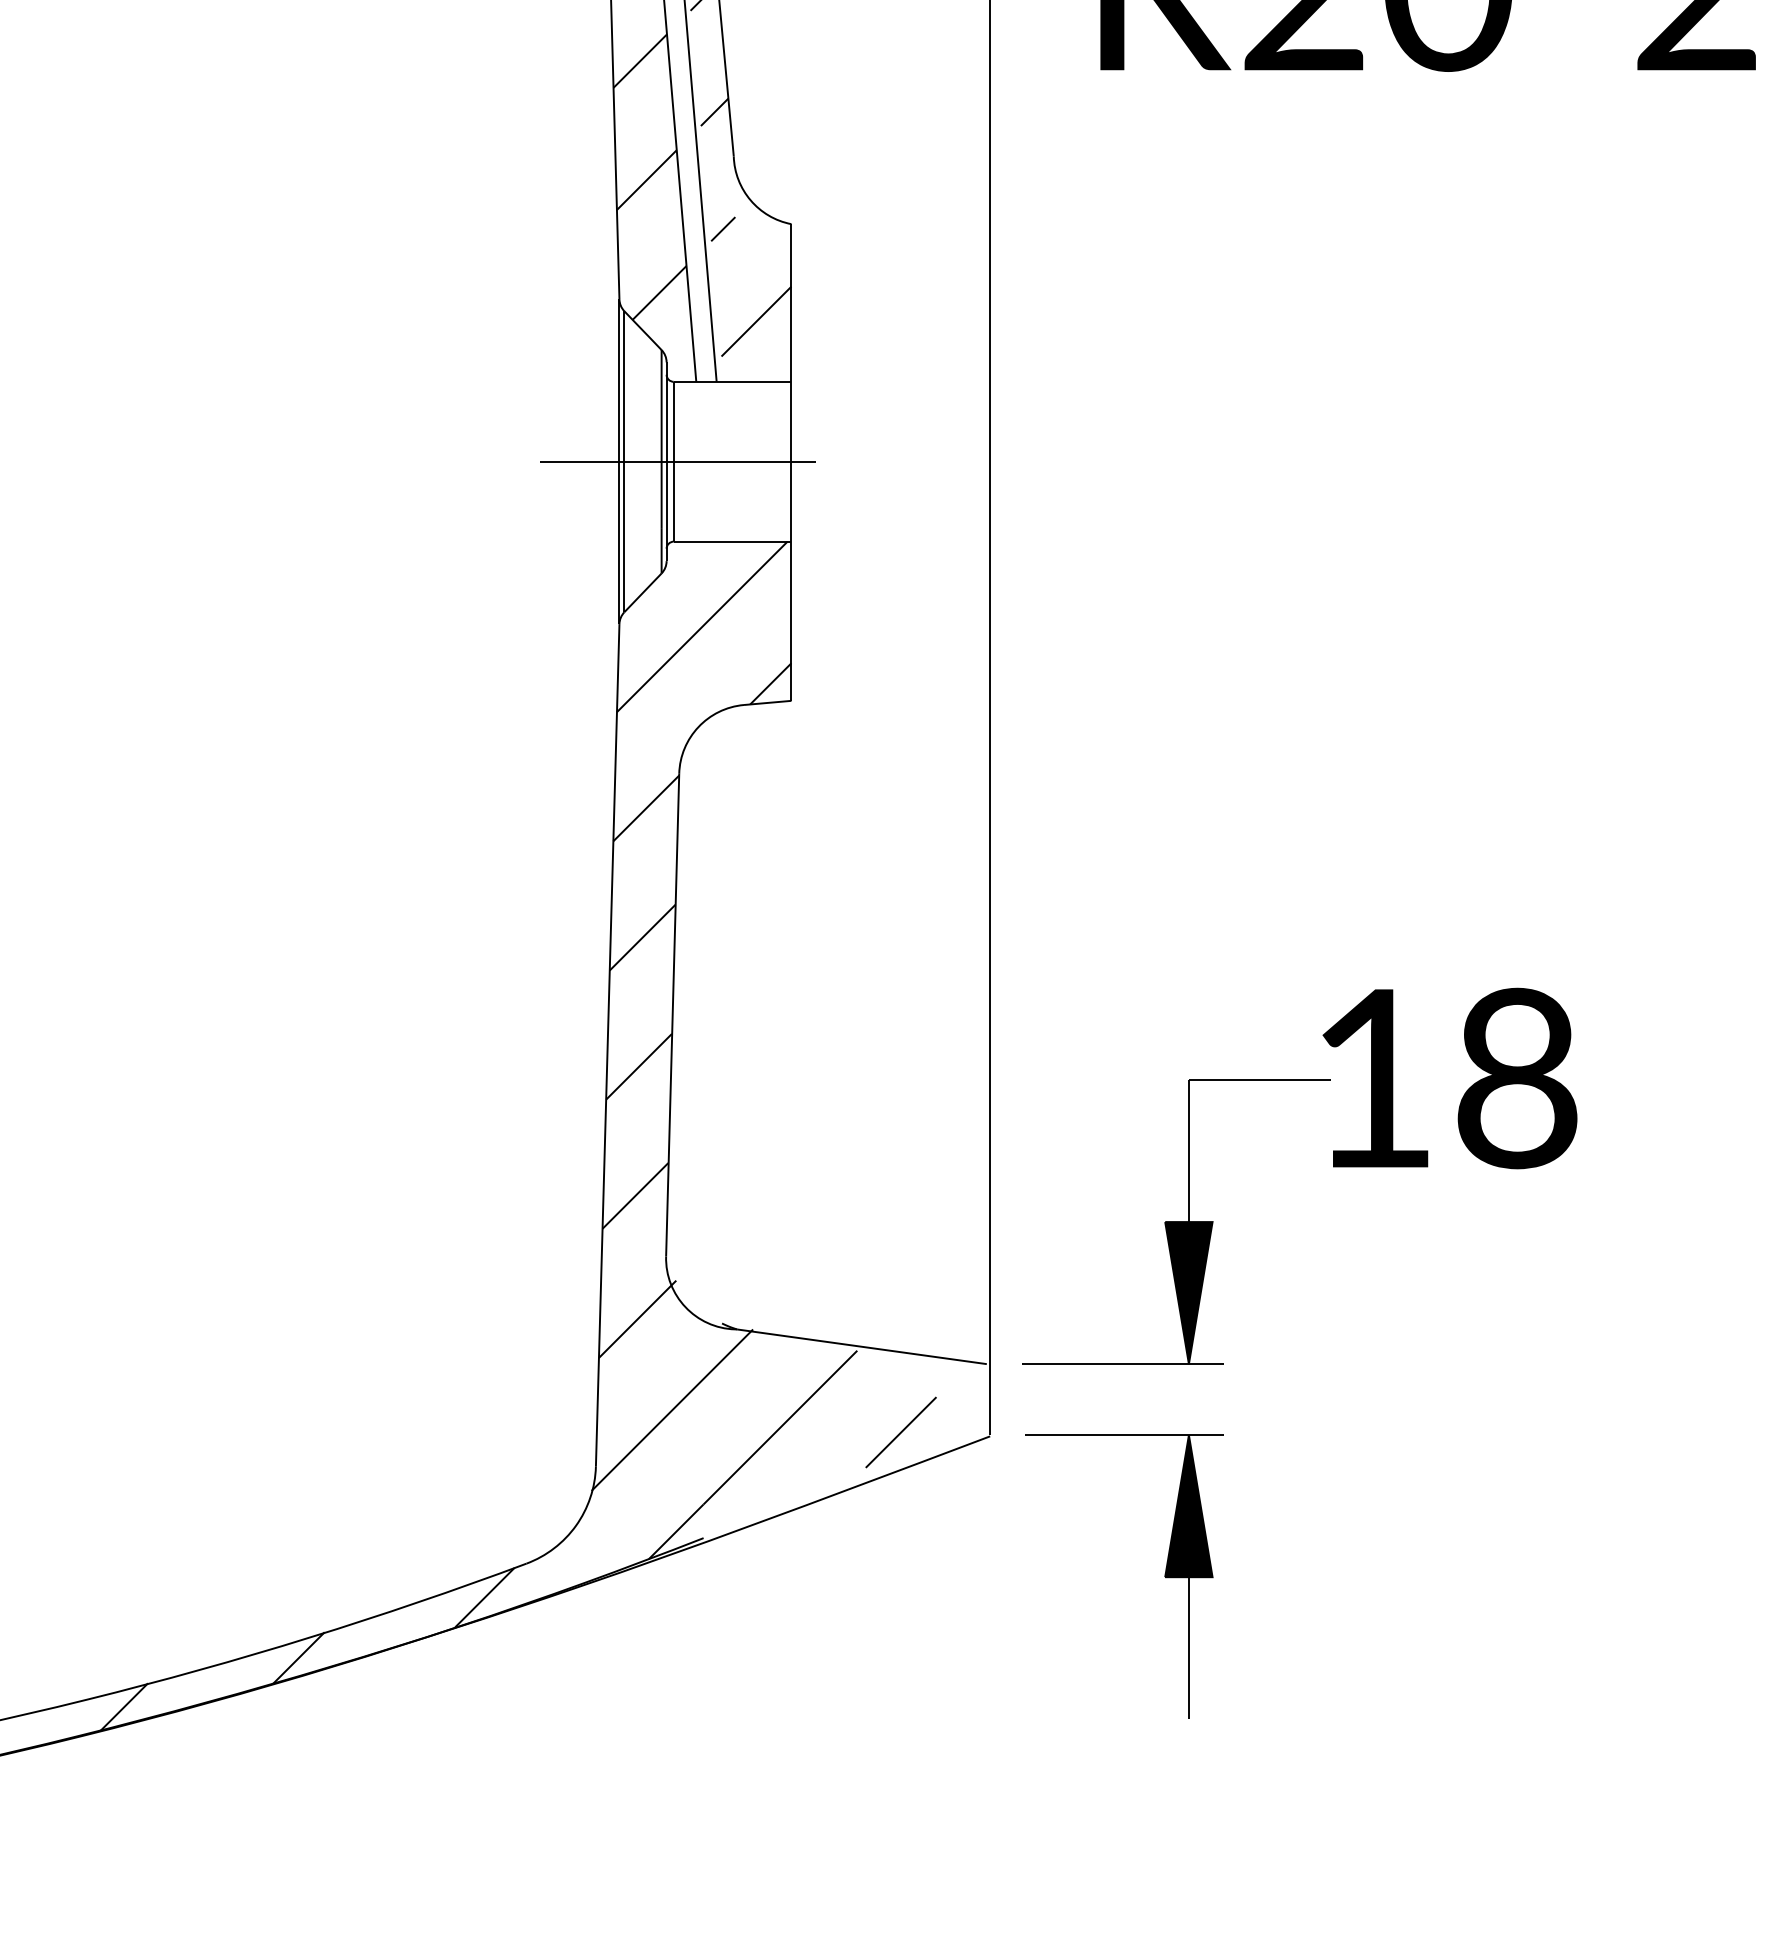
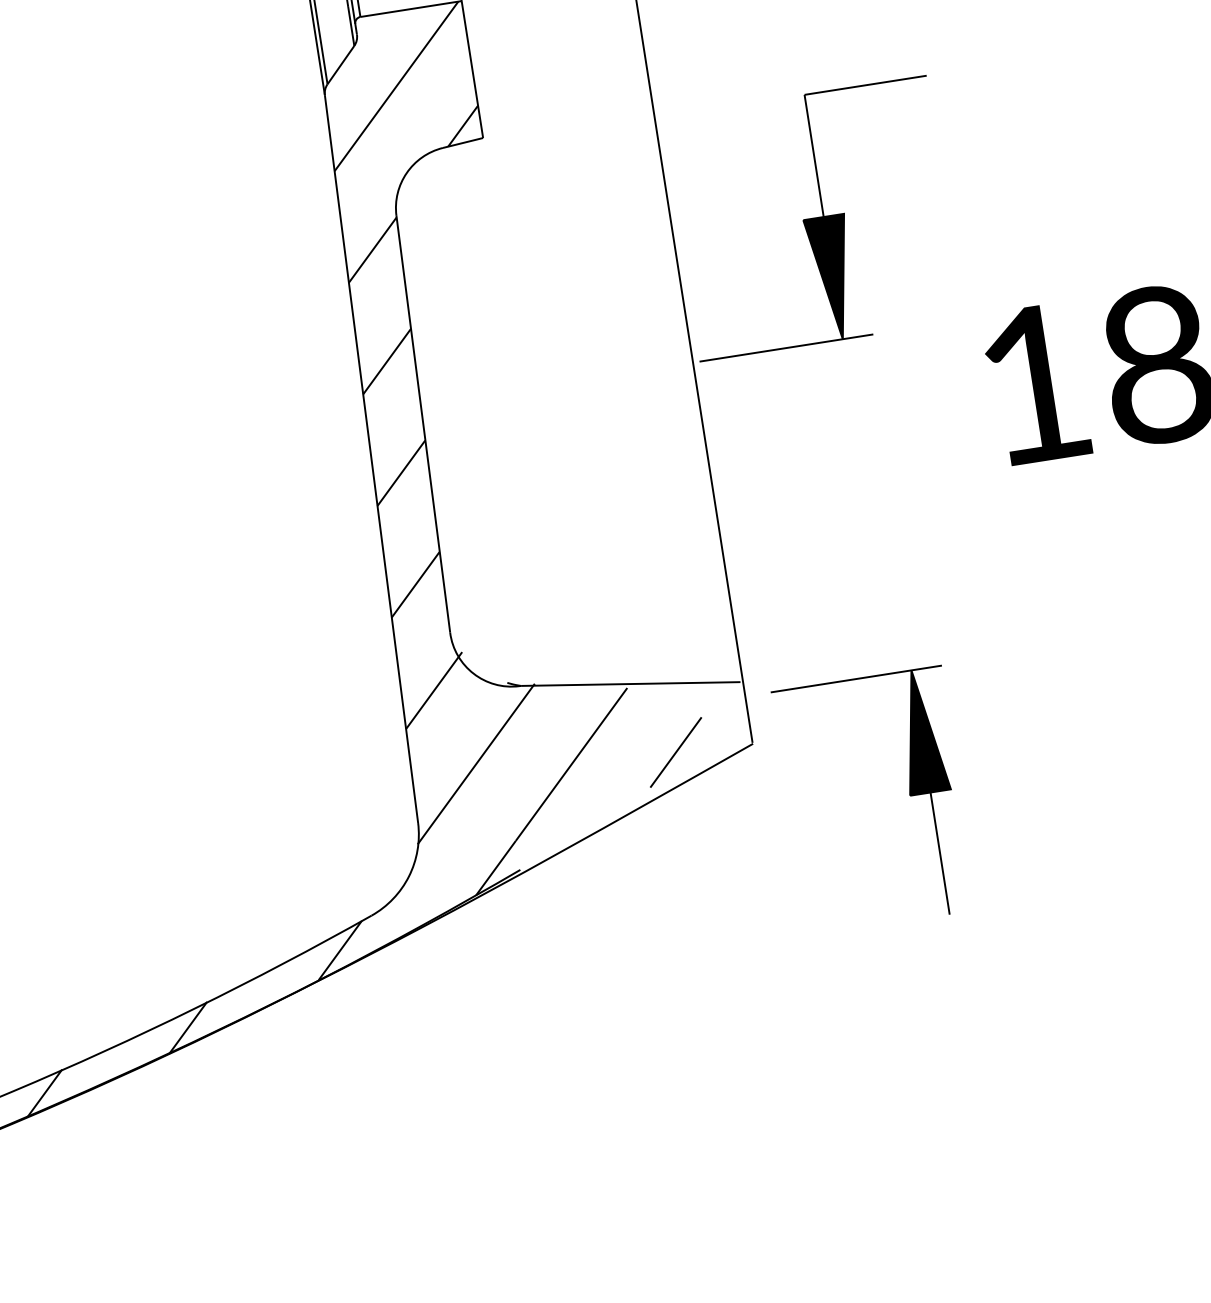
part: (1176, 1221) -> (812, 218), moved
part: (1164, 1576) -> (909, 795), moved

